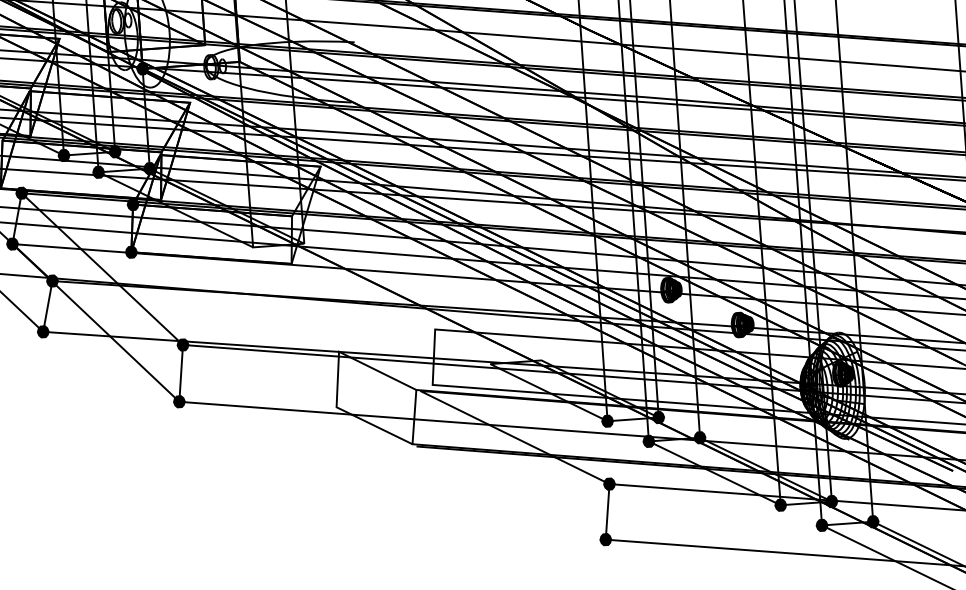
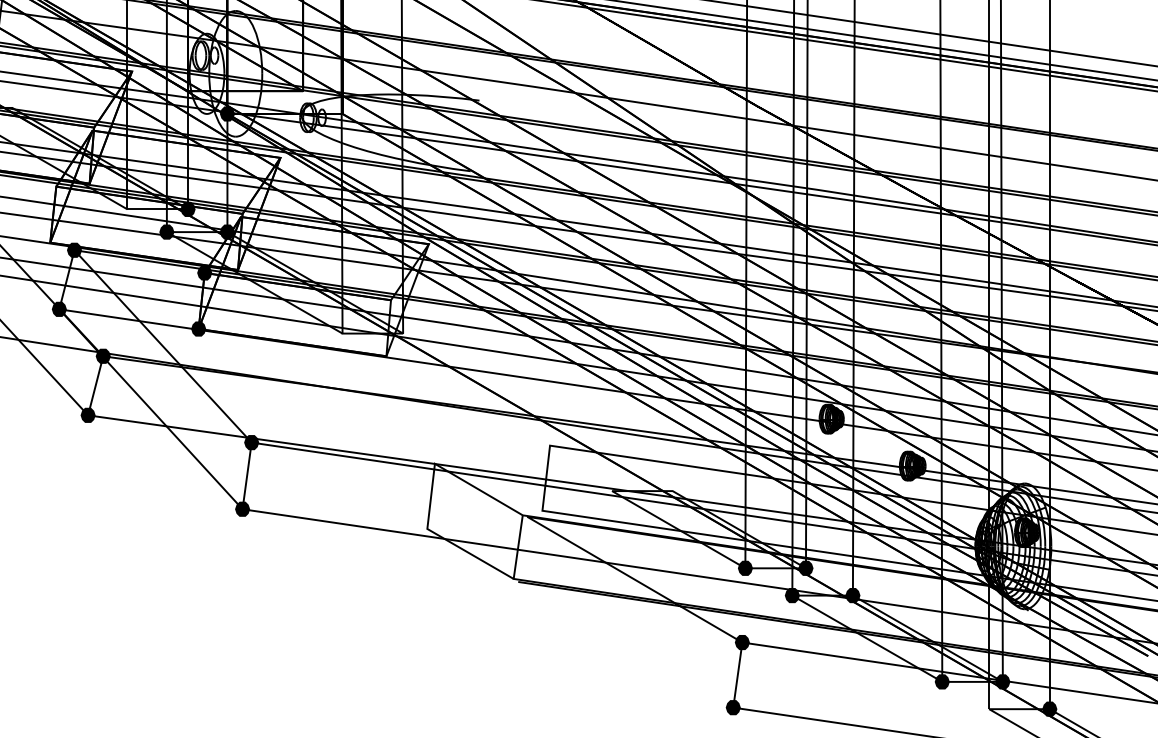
fill: (63, 154) -> (127, 208), removed
fill: (821, 524) -> (988, 708), removed

